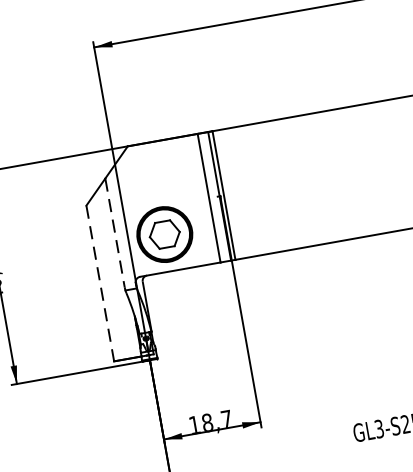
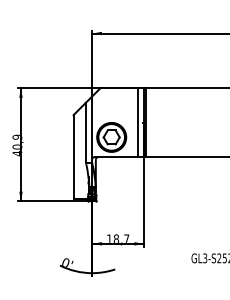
line: (114, 234) -> (85, 132), dashed -> solid
line: (99, 282) -> (73, 156), dashed -> solid

